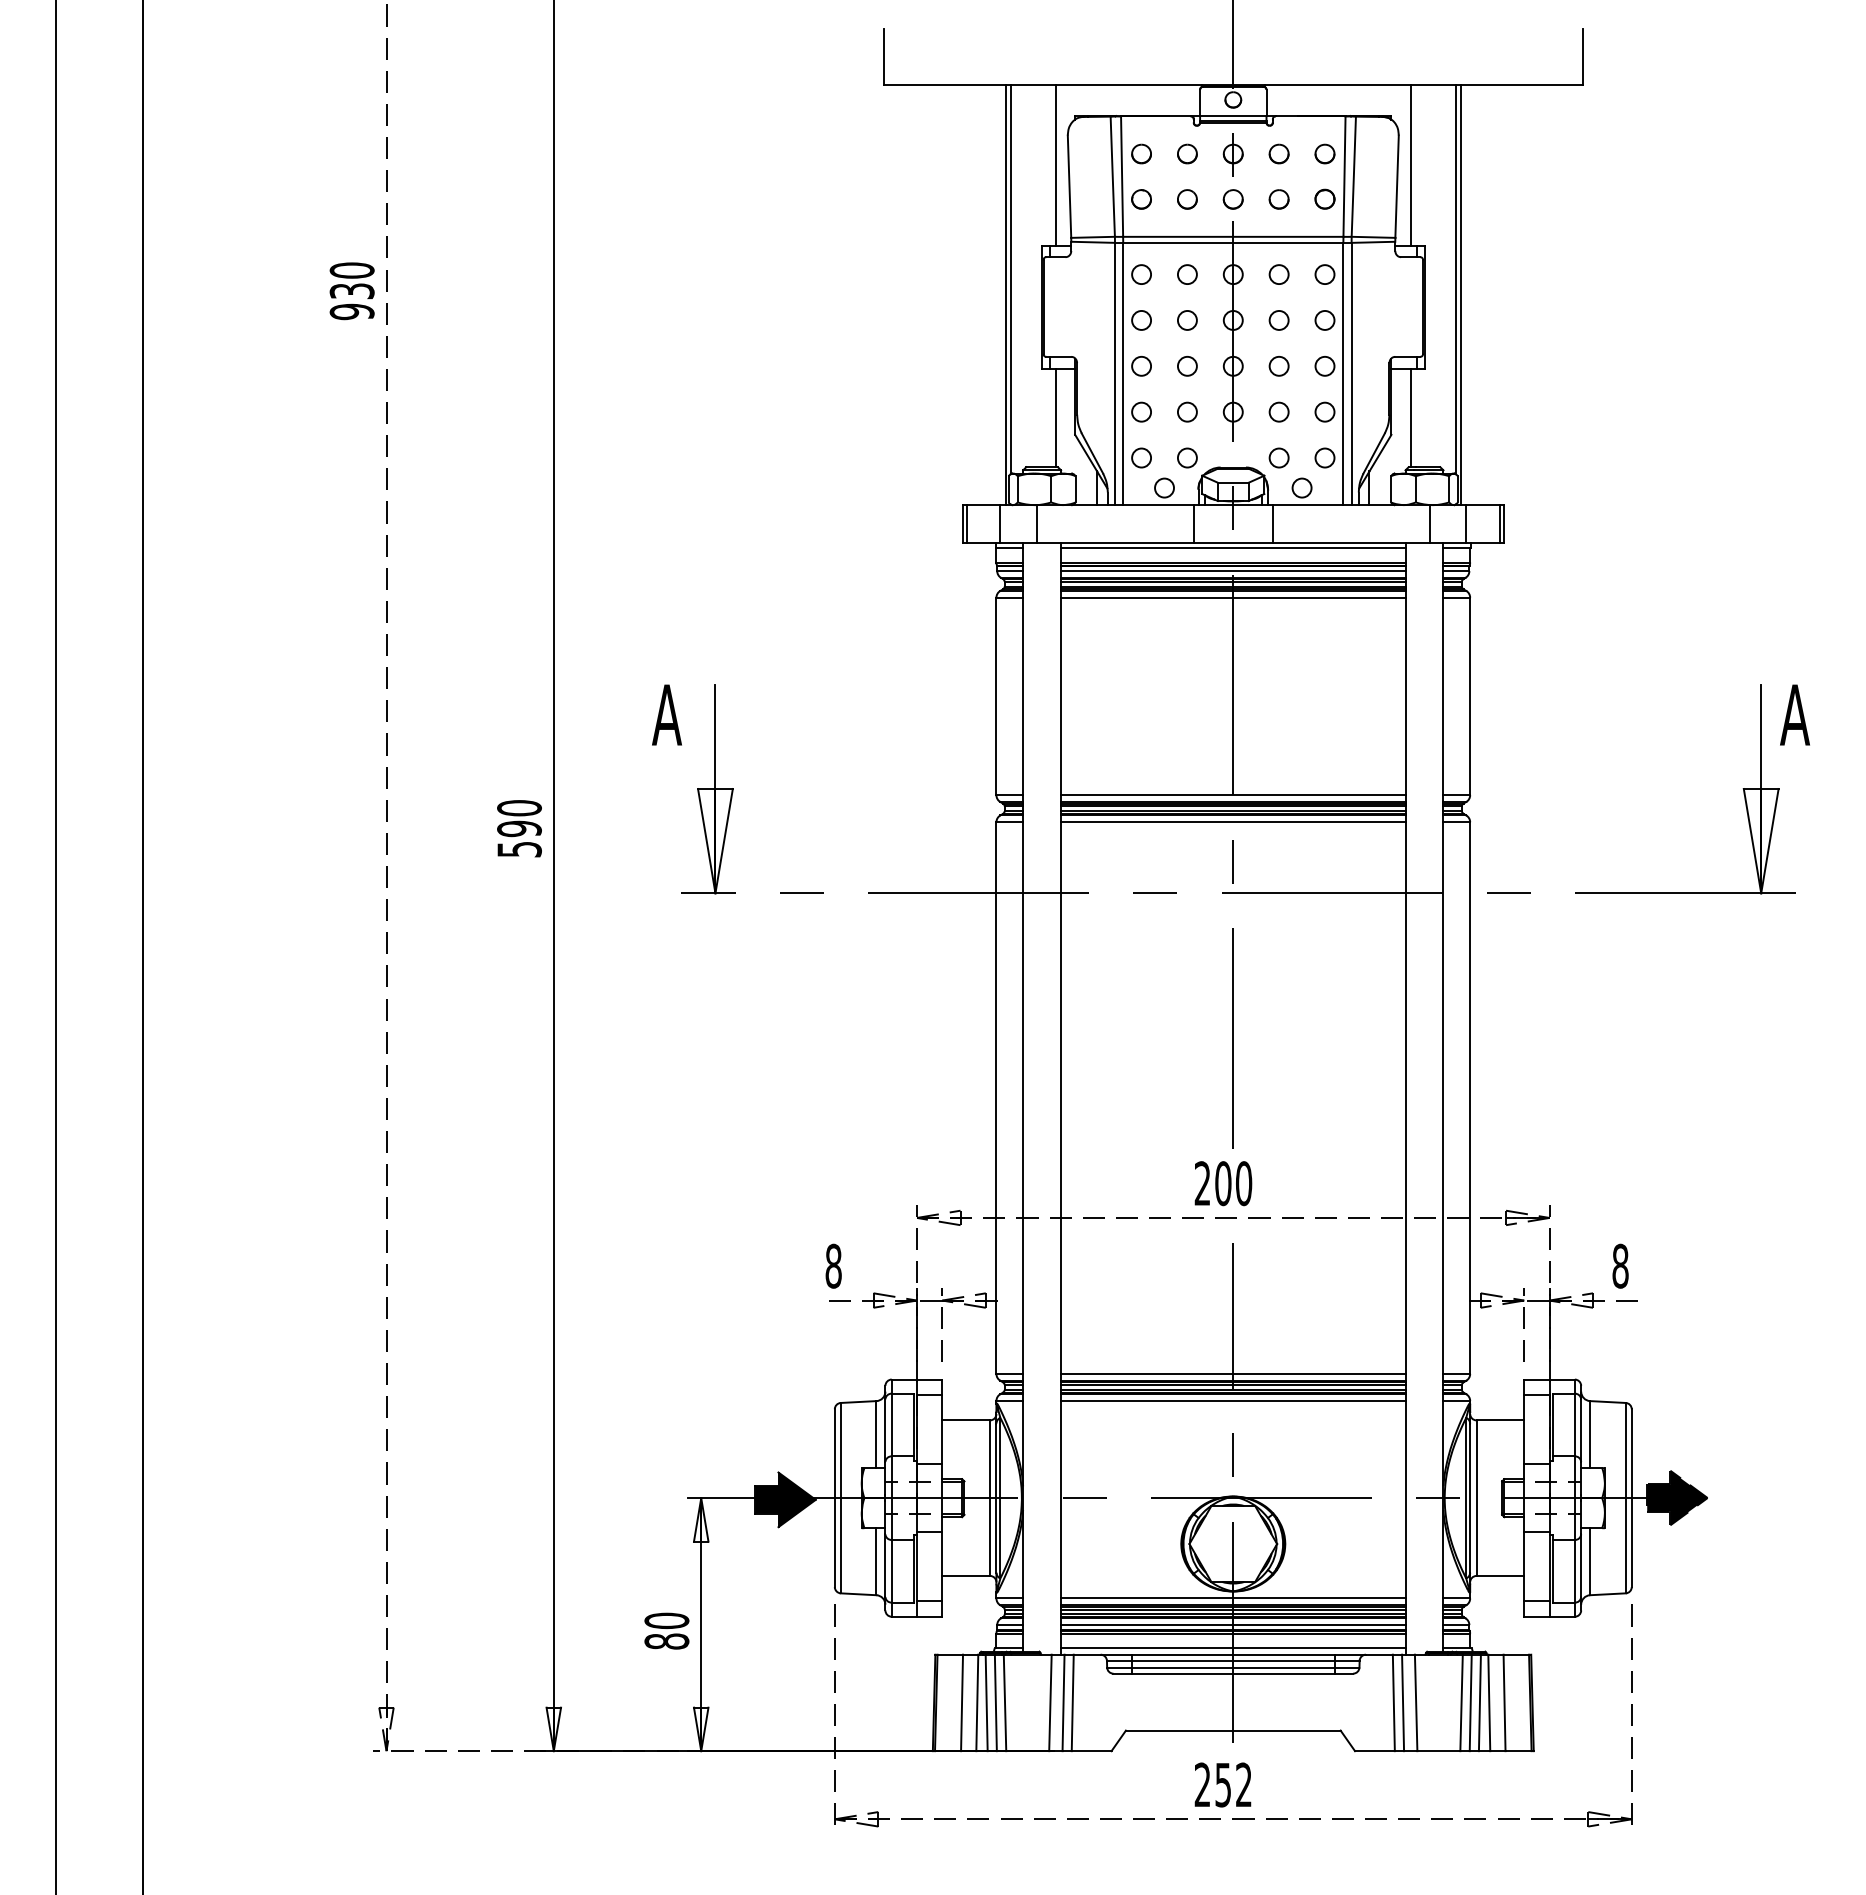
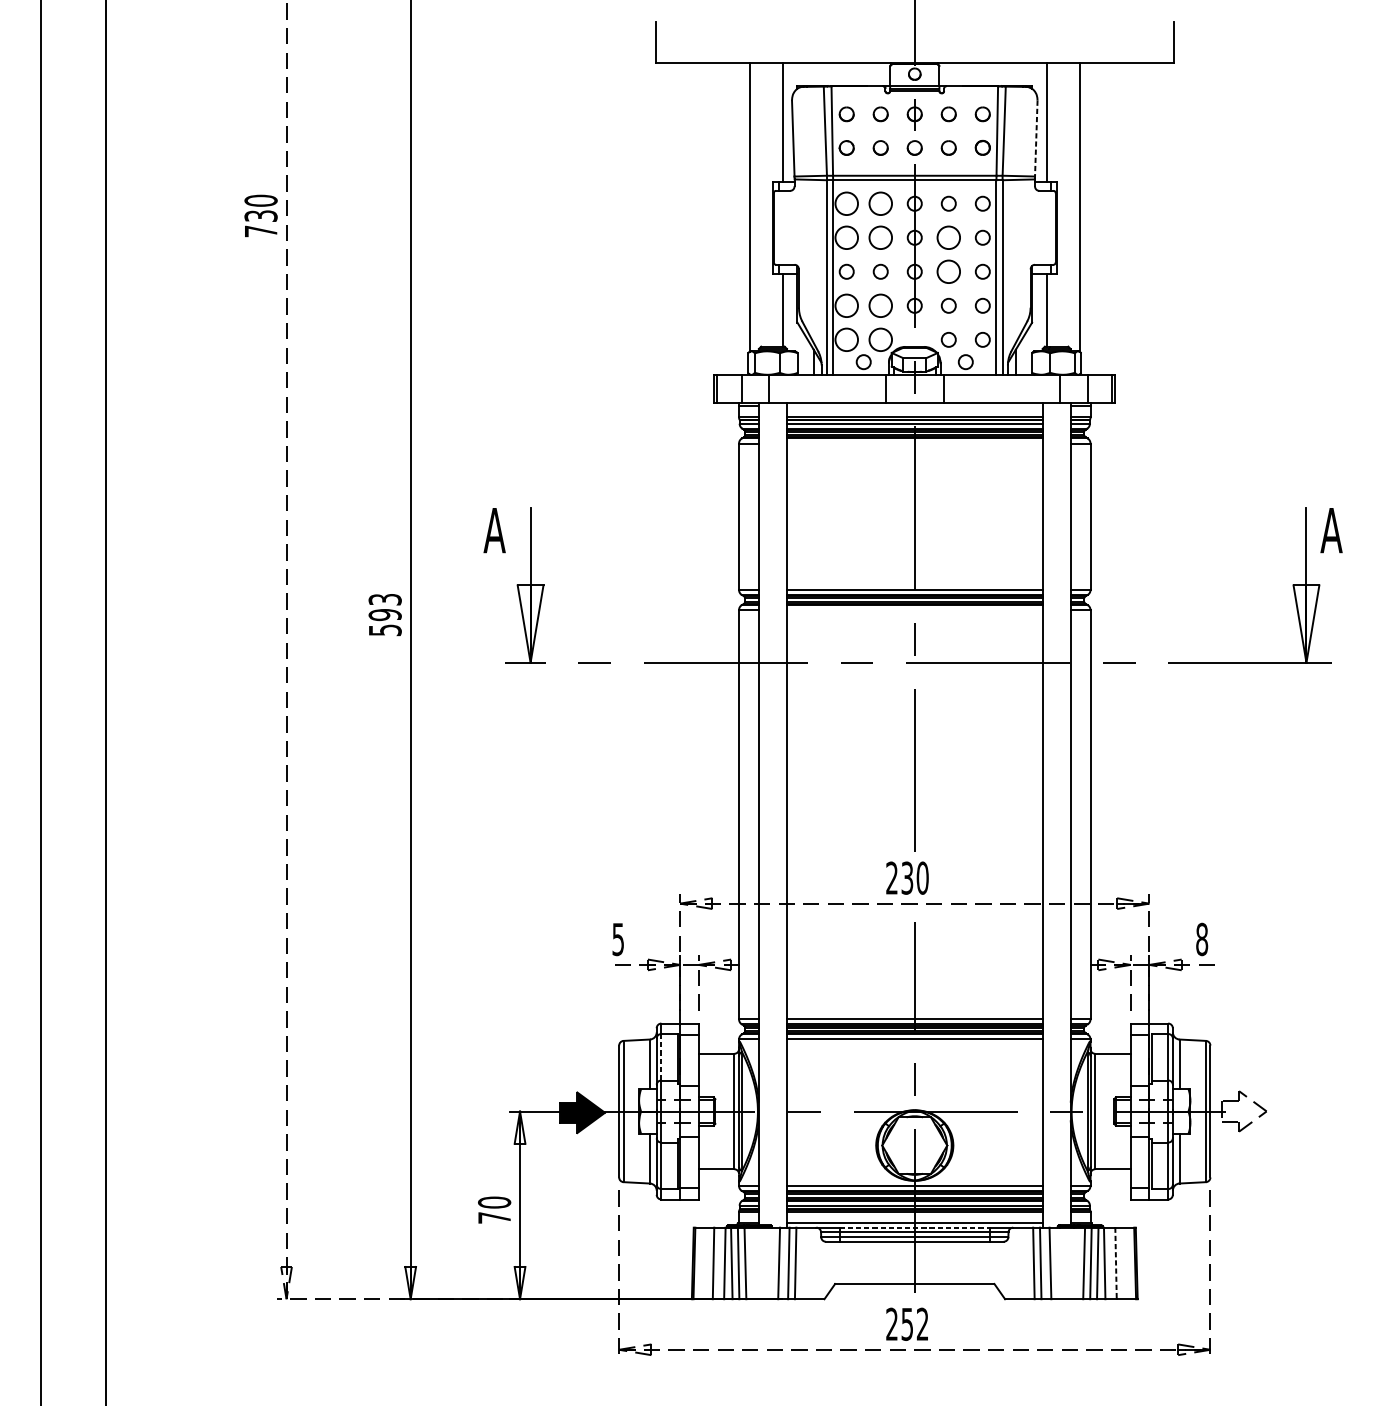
line: (1397, 187) -> (1036, 139), solid -> dashed
circle: (1141, 274) -> (846, 203), size x1.6
circle: (1186, 274) -> (880, 203), size x1.6
line: (1005, 294) -> (745, 218), removed
line: (1461, 294) -> (1084, 218), removed
text: (351, 311) -> (260, 231), 930 -> 730
circle: (1141, 319) -> (846, 237), size x1.6
circle: (1186, 319) -> (880, 237), size x1.6
circle: (1278, 319) -> (948, 237), size x1.6
circle: (1278, 365) -> (948, 271), size x1.6
circle: (1141, 411) -> (846, 305), size x1.6
circle: (1186, 411) -> (880, 305), size x1.6
circle: (1141, 457) -> (846, 339), size x1.6
circle: (1186, 457) -> (880, 339), size x1.6
line: (1233, 547) -> (914, 406), removed
line: (1233, 597) -> (914, 443), removed
text: (519, 808) -> (385, 599), 590 -> 593
line: (1233, 822) -> (914, 610), removed
text: (1223, 1183) -> (907, 878), 200 -> 230
text: (833, 1265) -> (618, 938), 8 -> 5
line: (891, 1425) -> (661, 1057), solid -> dashed
fill: (1677, 1497) -> (1244, 1111), removed
text: (666, 1641) -> (494, 1217), 80 -> 70
line: (1233, 1654) -> (914, 1227), solid -> dashed
line: (1504, 1703) -> (1115, 1263), solid -> dashed

